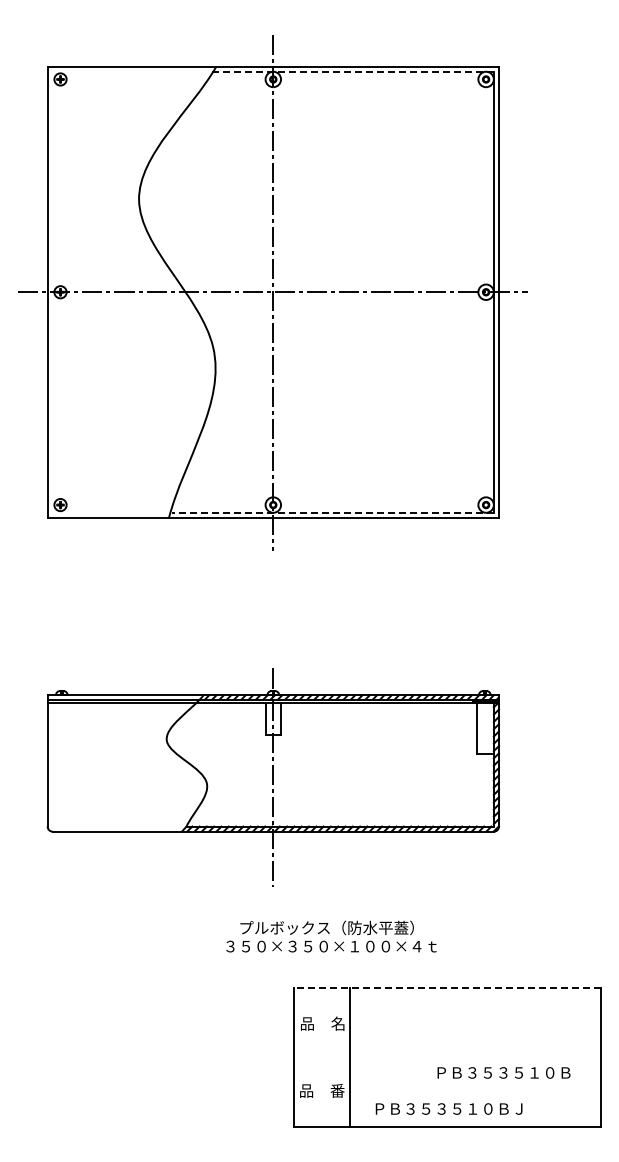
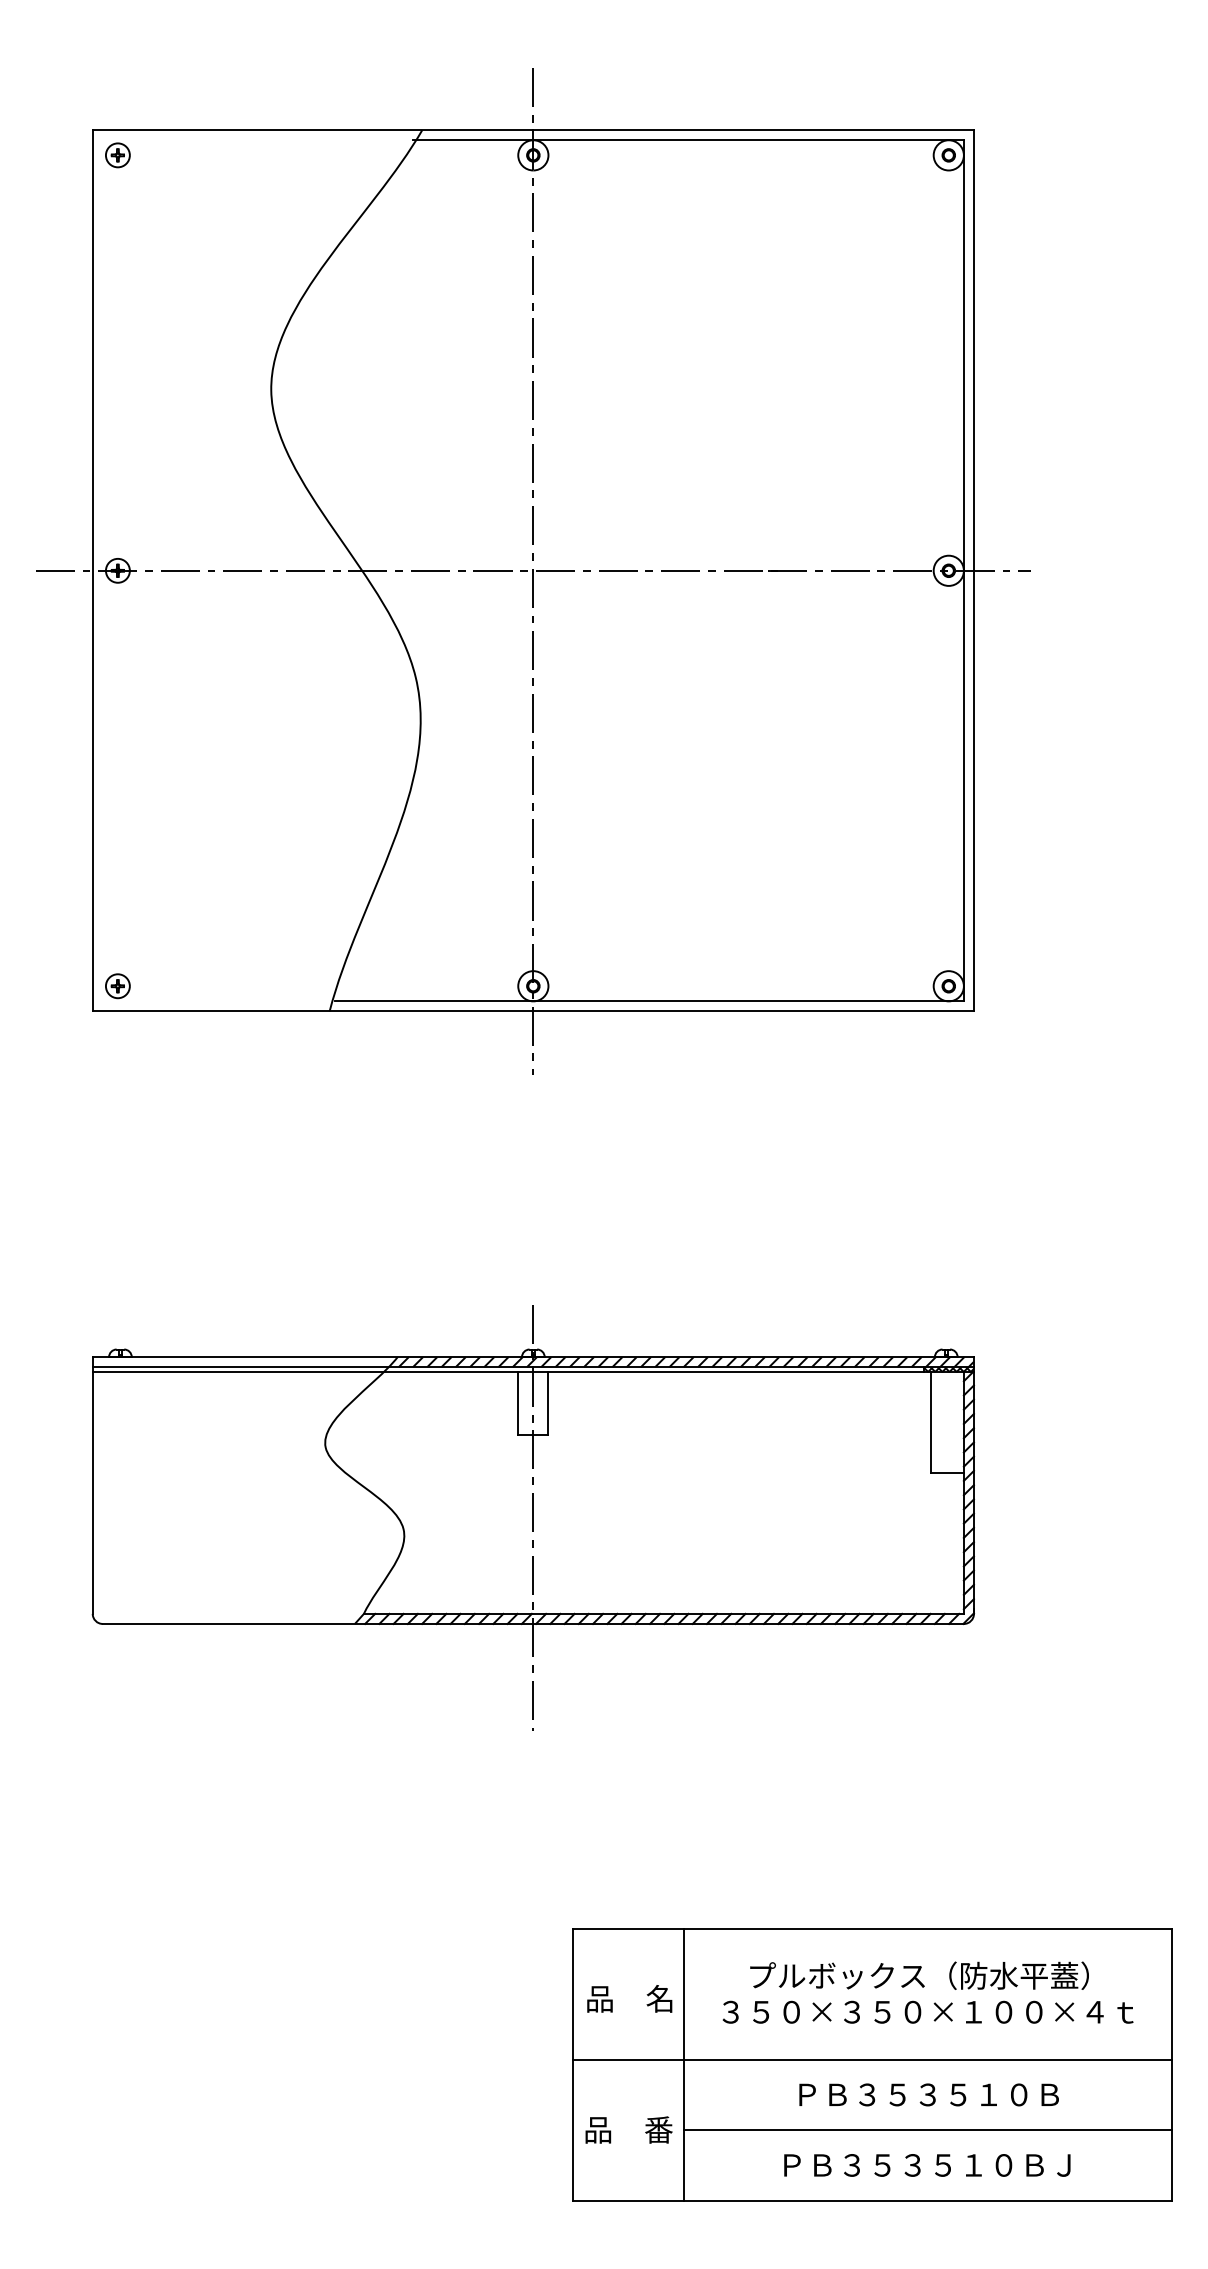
line: (353, 71) -> (689, 139), dashed -> solid
line: (332, 512) -> (648, 1000), dashed -> solid
text: (331, 936) -> (928, 1992), moved
line: (446, 987) -> (871, 1928), dashed -> solid
line: (446, 1054) -> (871, 2058), added
text: (503, 1072) -> (928, 2094), moved
line: (475, 1091) -> (928, 2131), added
text: (448, 1108) -> (926, 2164), moved

